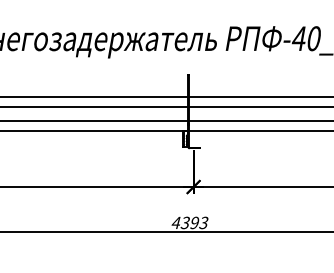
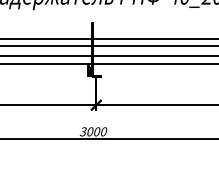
text: (189, 222) -> (93, 131), 4393 -> 3000

